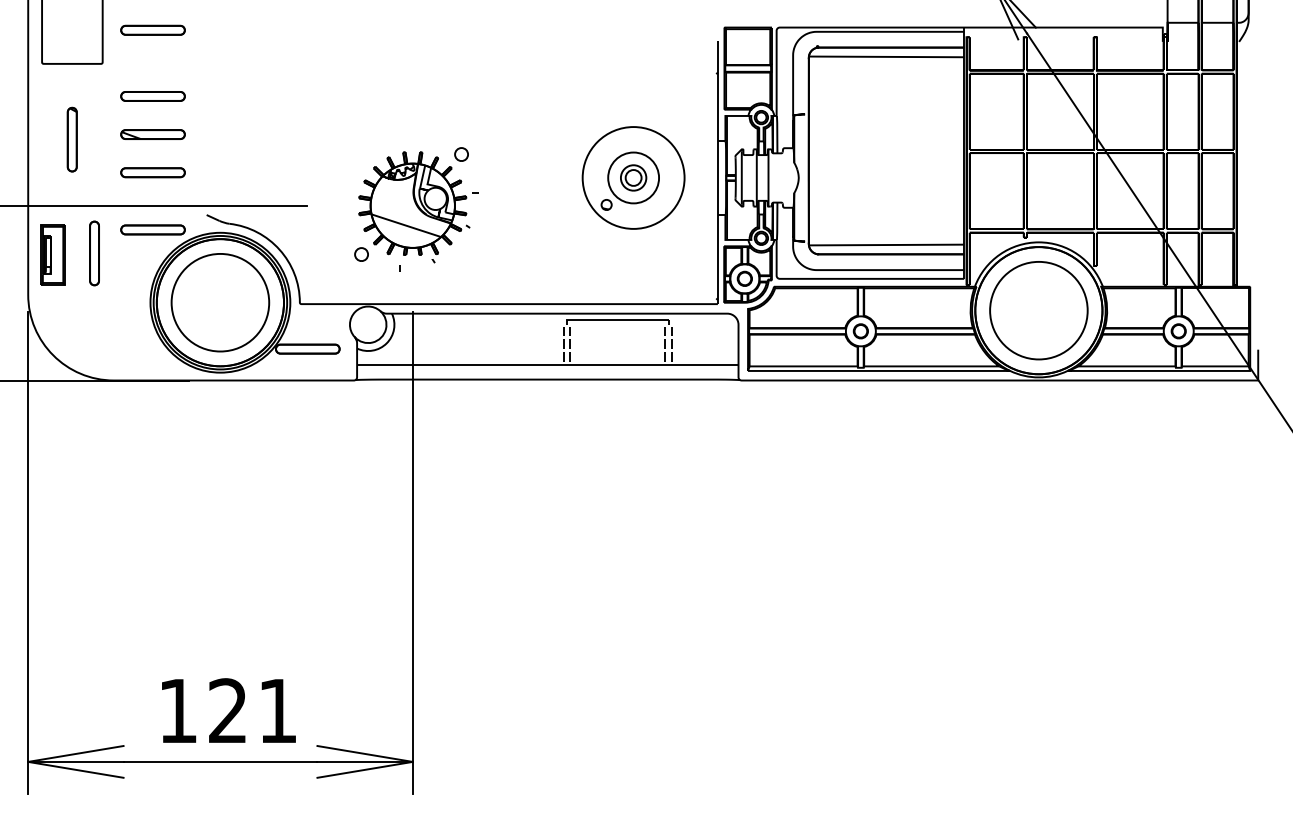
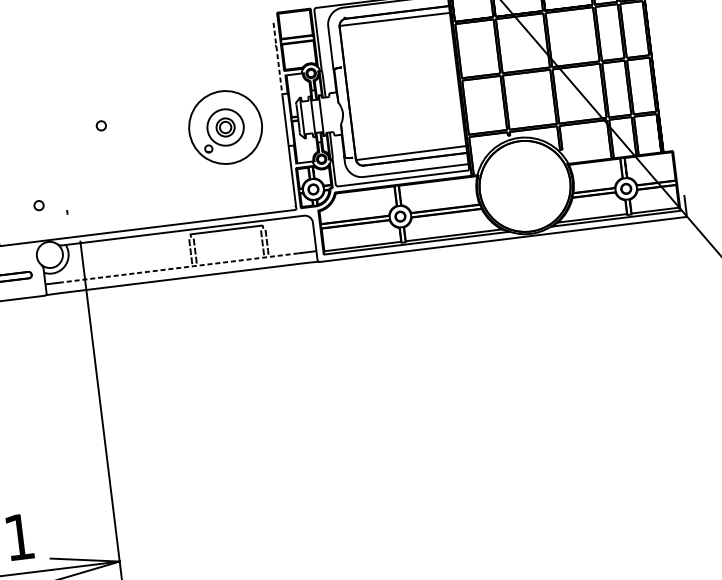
line: (717, 91) -> (277, 58), solid -> dashed
part: (418, 207) -> (75, 167), removed
part: (1038, 310) -> (524, 186), removed
line: (547, 364) -> (180, 267), solid -> dashed

